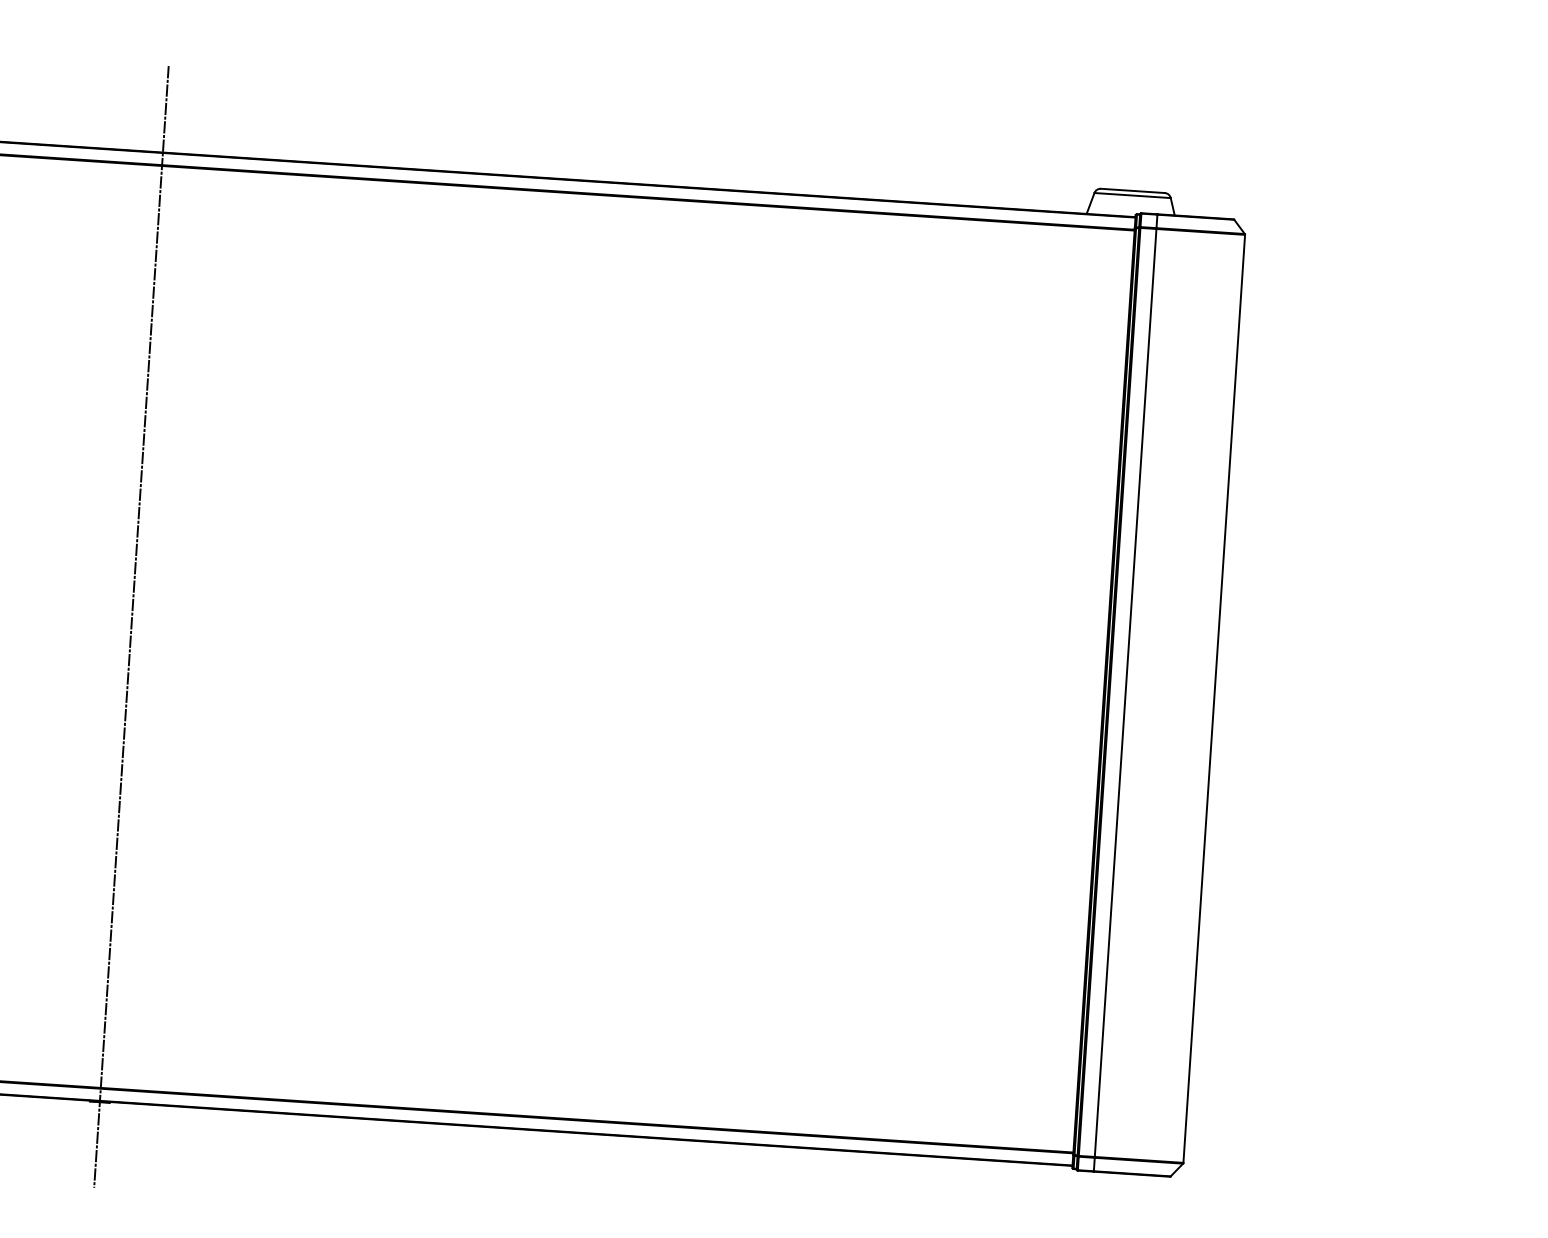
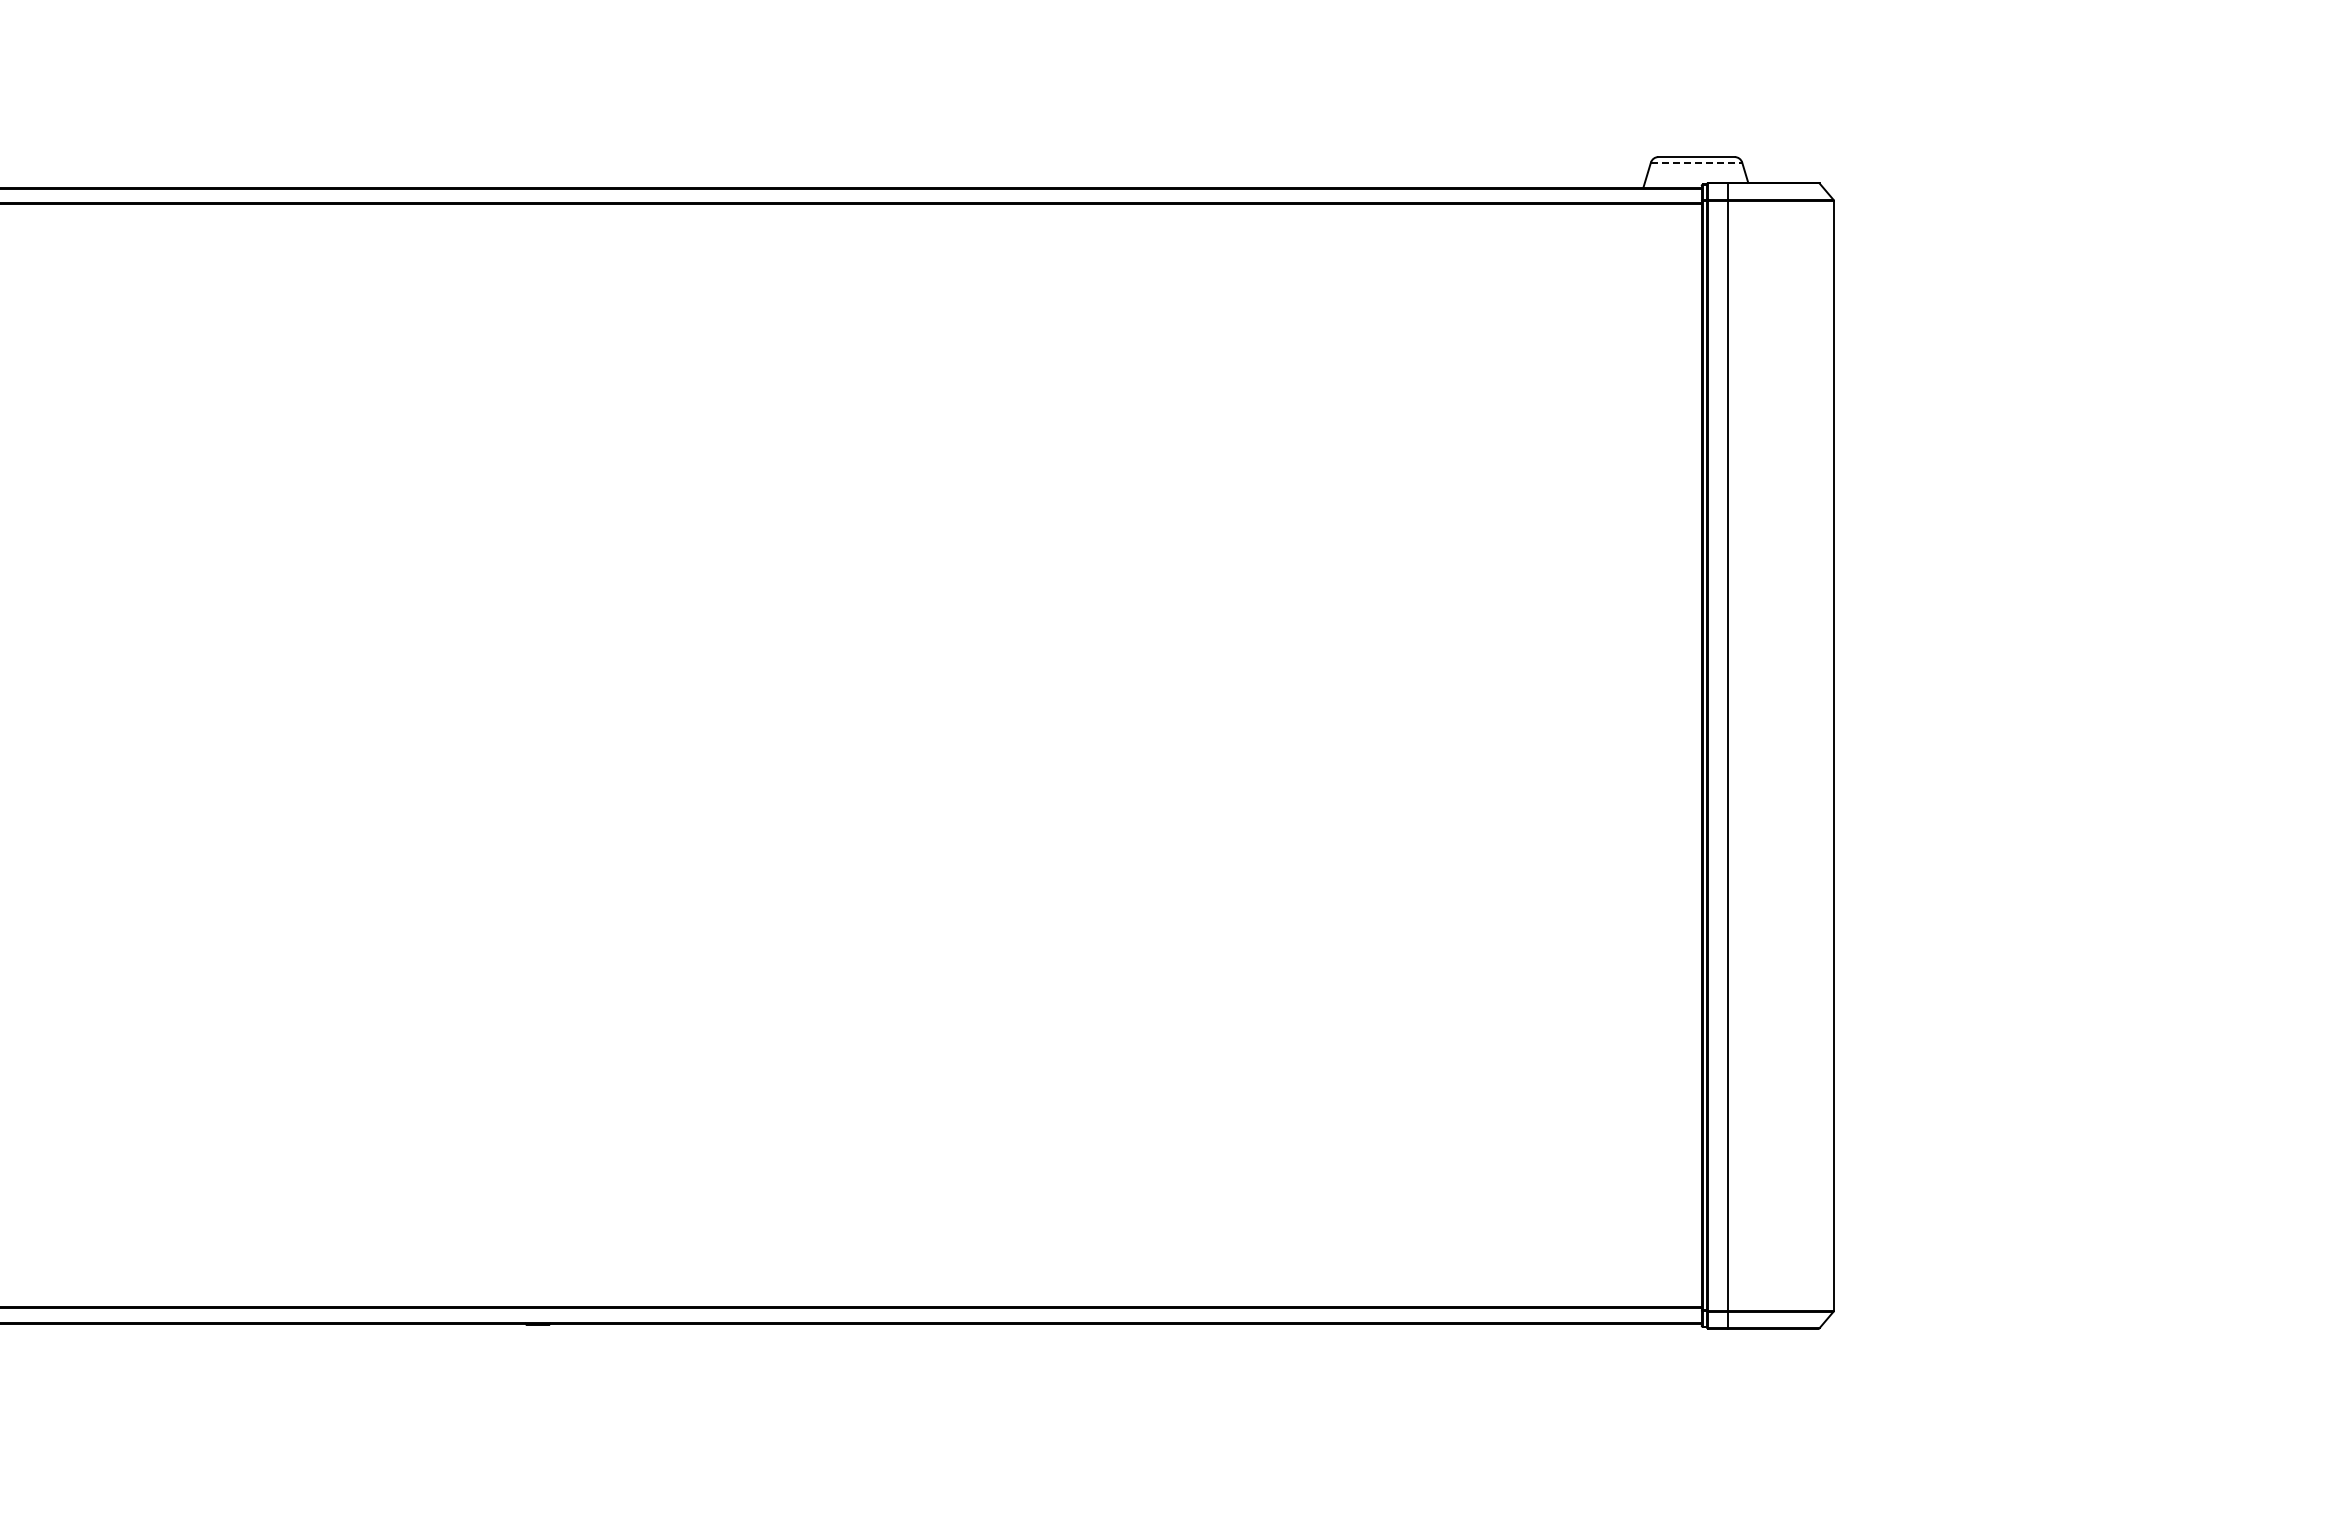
line: (1132, 195) -> (1696, 162), solid -> dashed
line: (131, 626) -> (537, 755), removed

